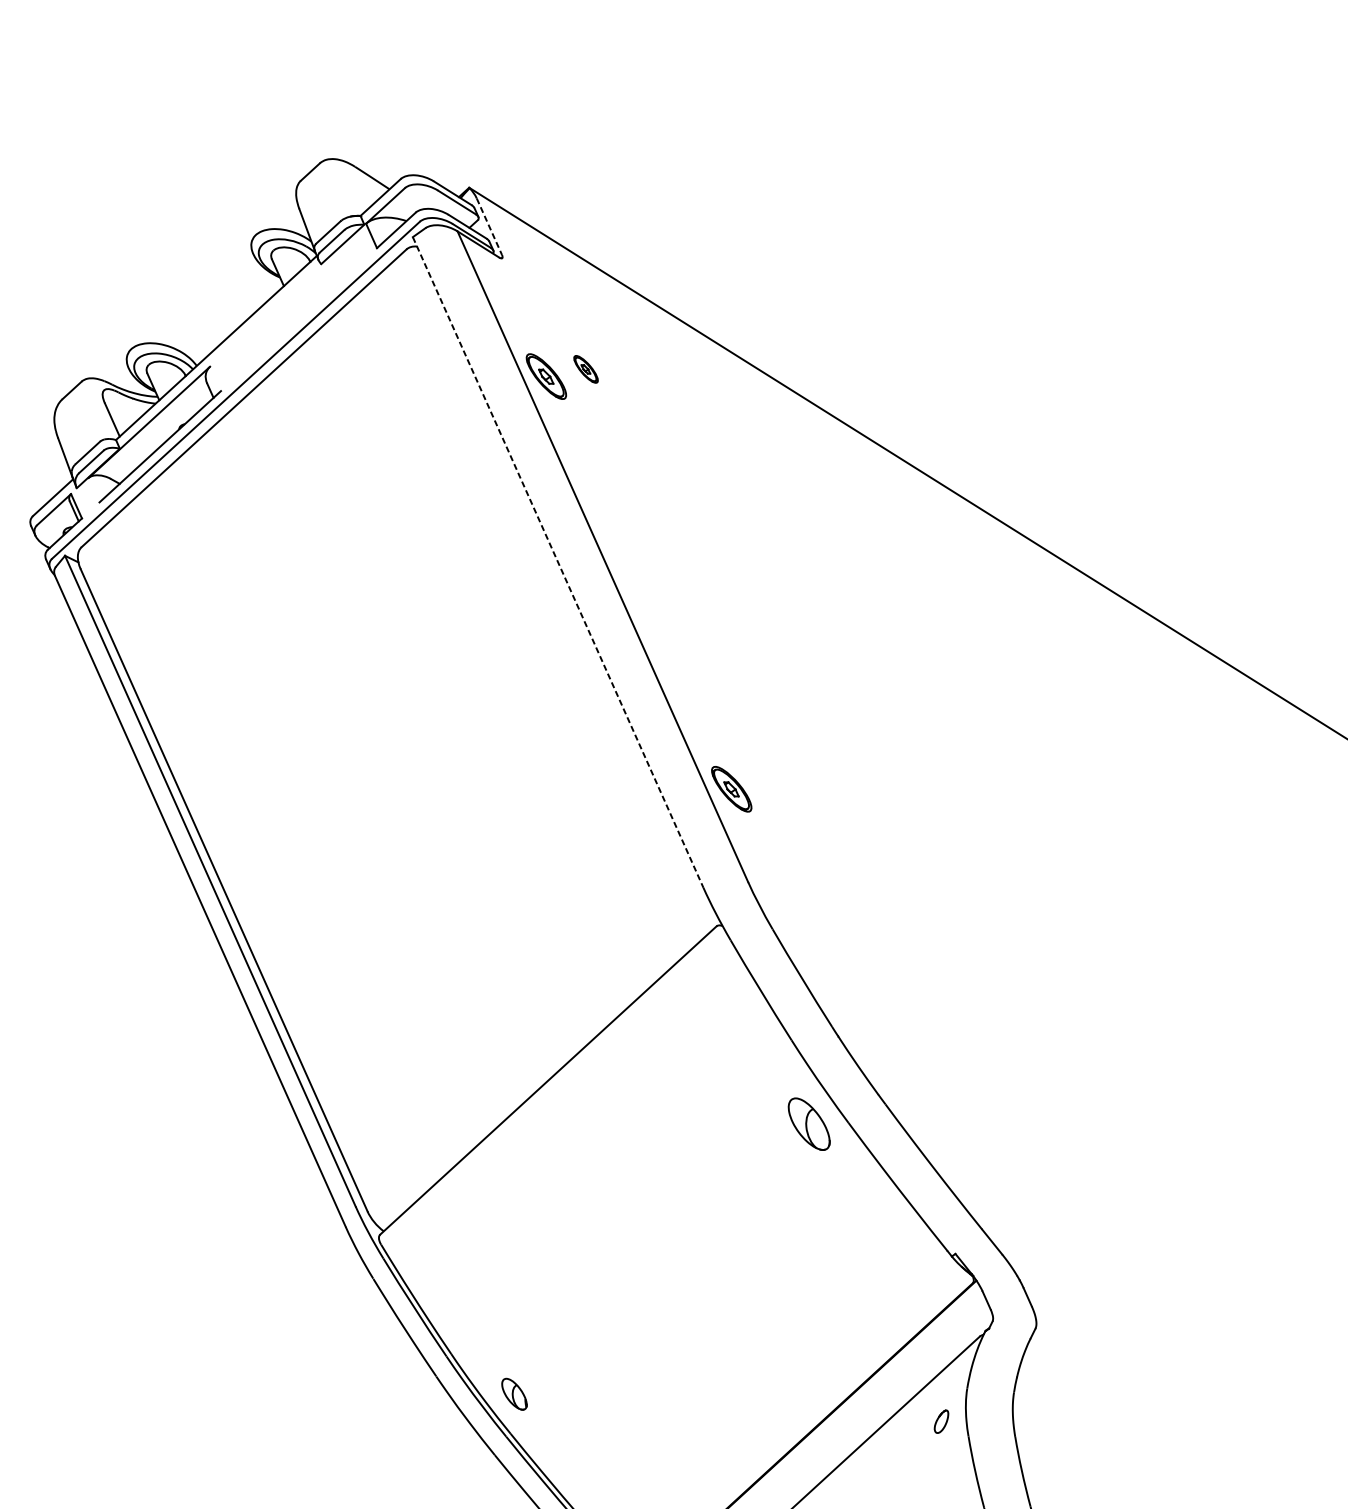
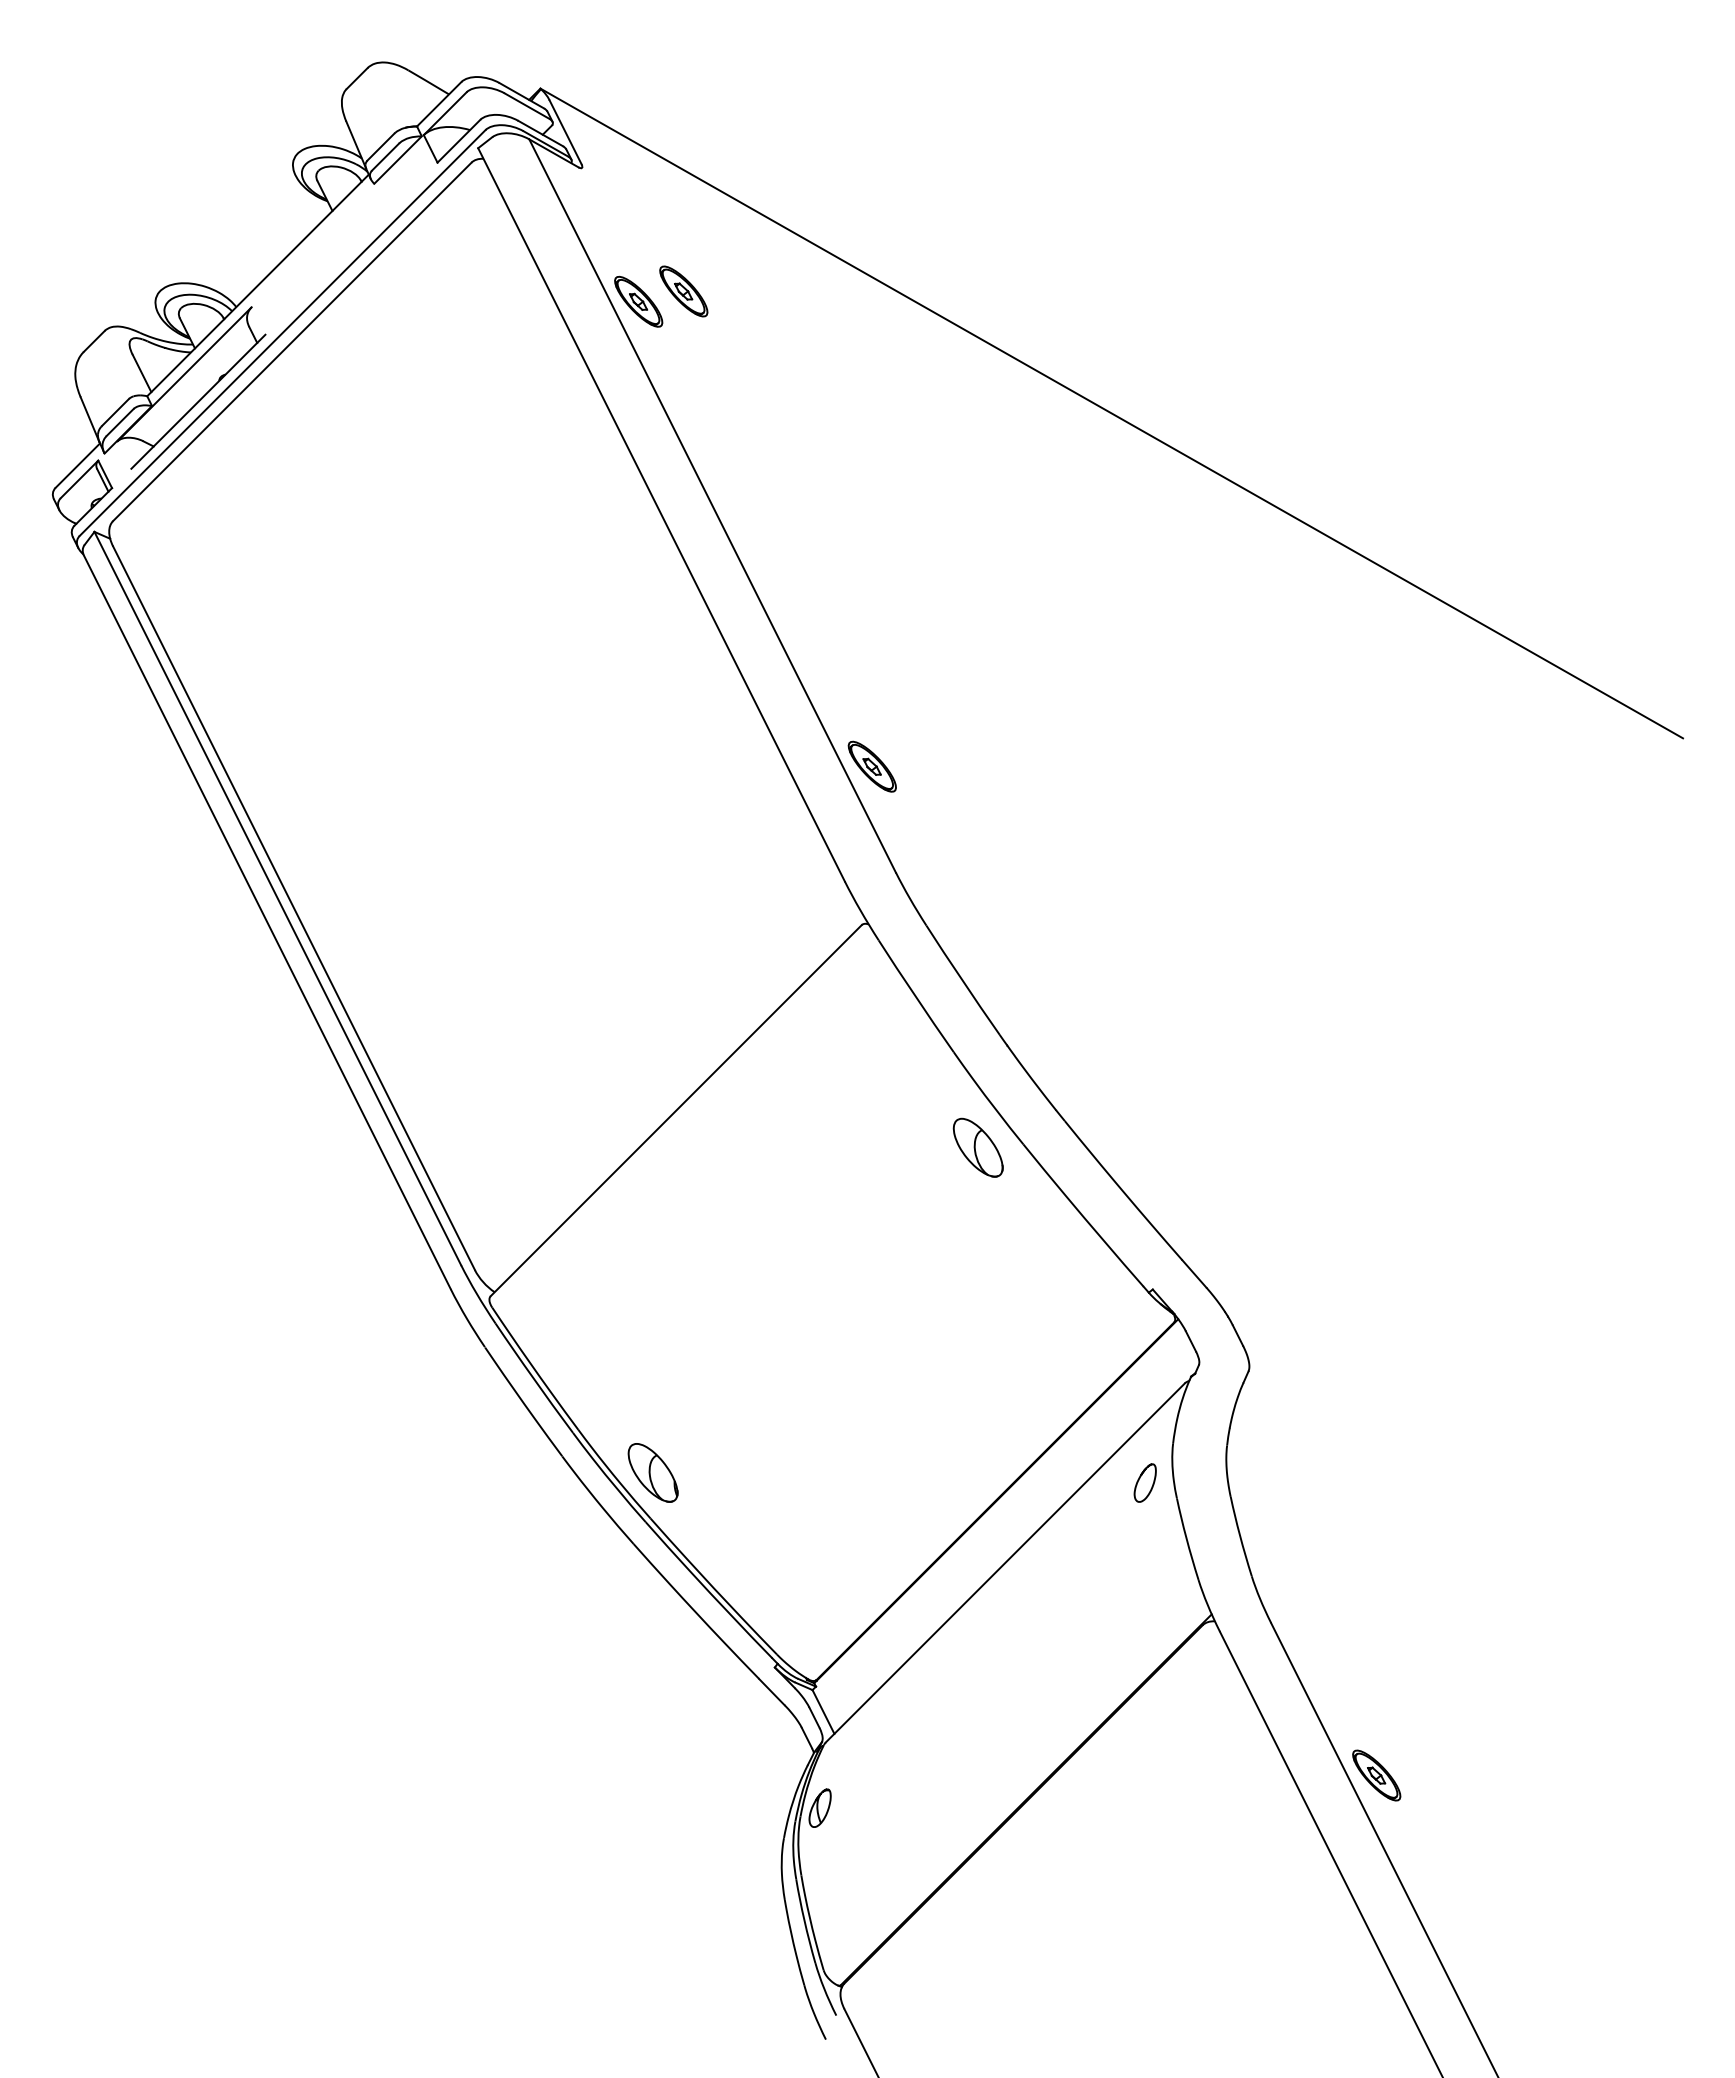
line: (489, 226) -> (565, 132), dashed -> solid
part: (585, 369) -> (683, 291), size x1.67
line: (558, 562) -> (661, 514), dashed -> solid
part: (514, 1393) -> (652, 1472), size x1.67
part: (940, 1421) -> (1144, 1482), size x1.43

